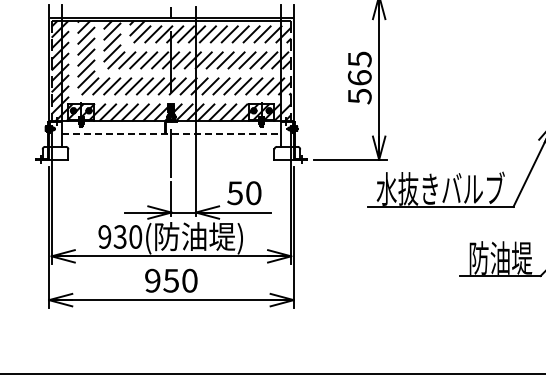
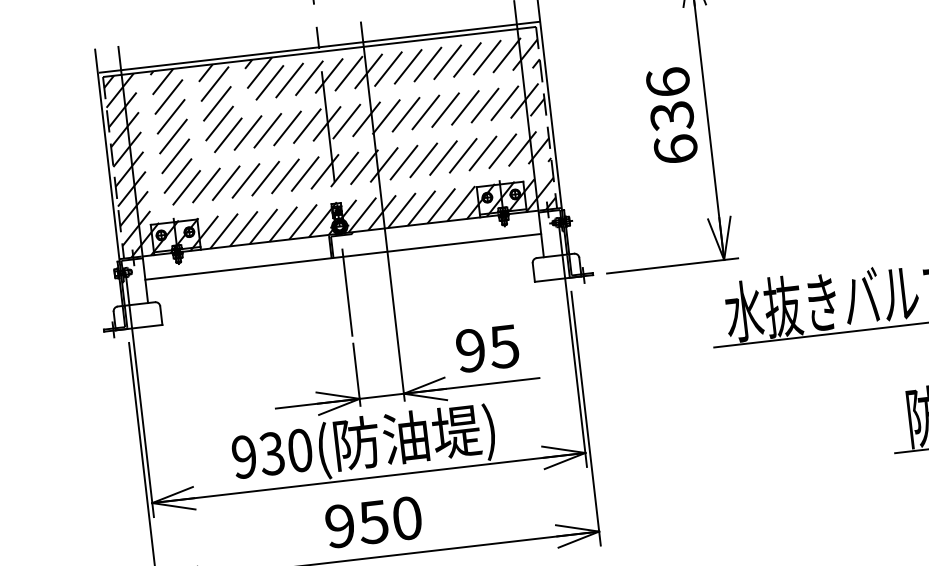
text: (359, 77) -> (671, 115), 565 -> 636
line: (171, 134) -> (343, 257), dashed -> solid
text: (244, 193) -> (487, 349), 50 -> 95

